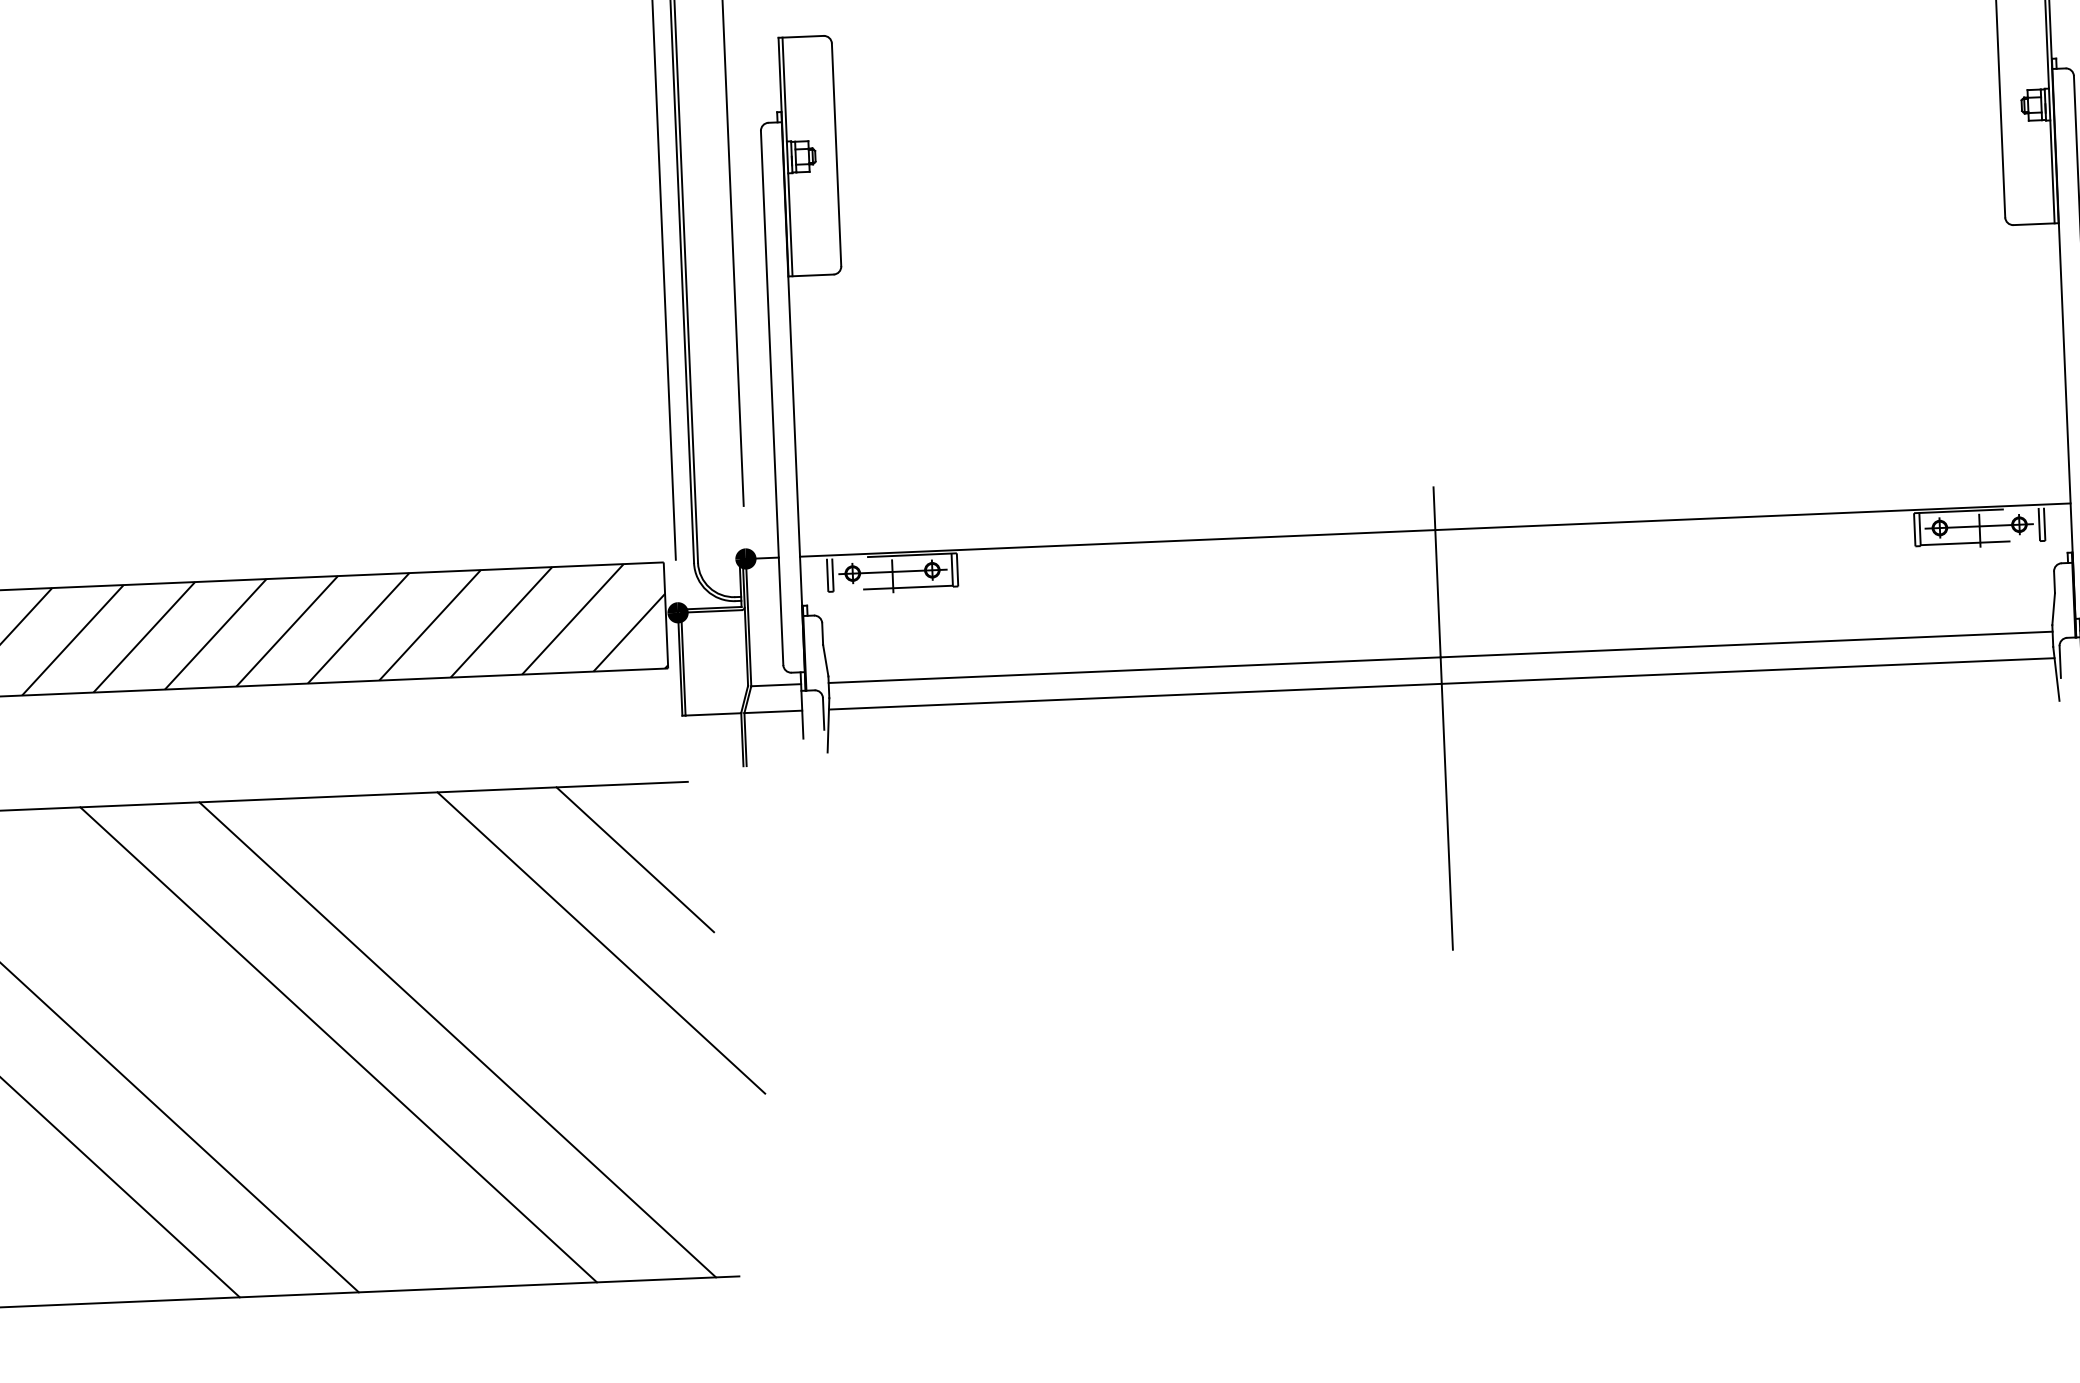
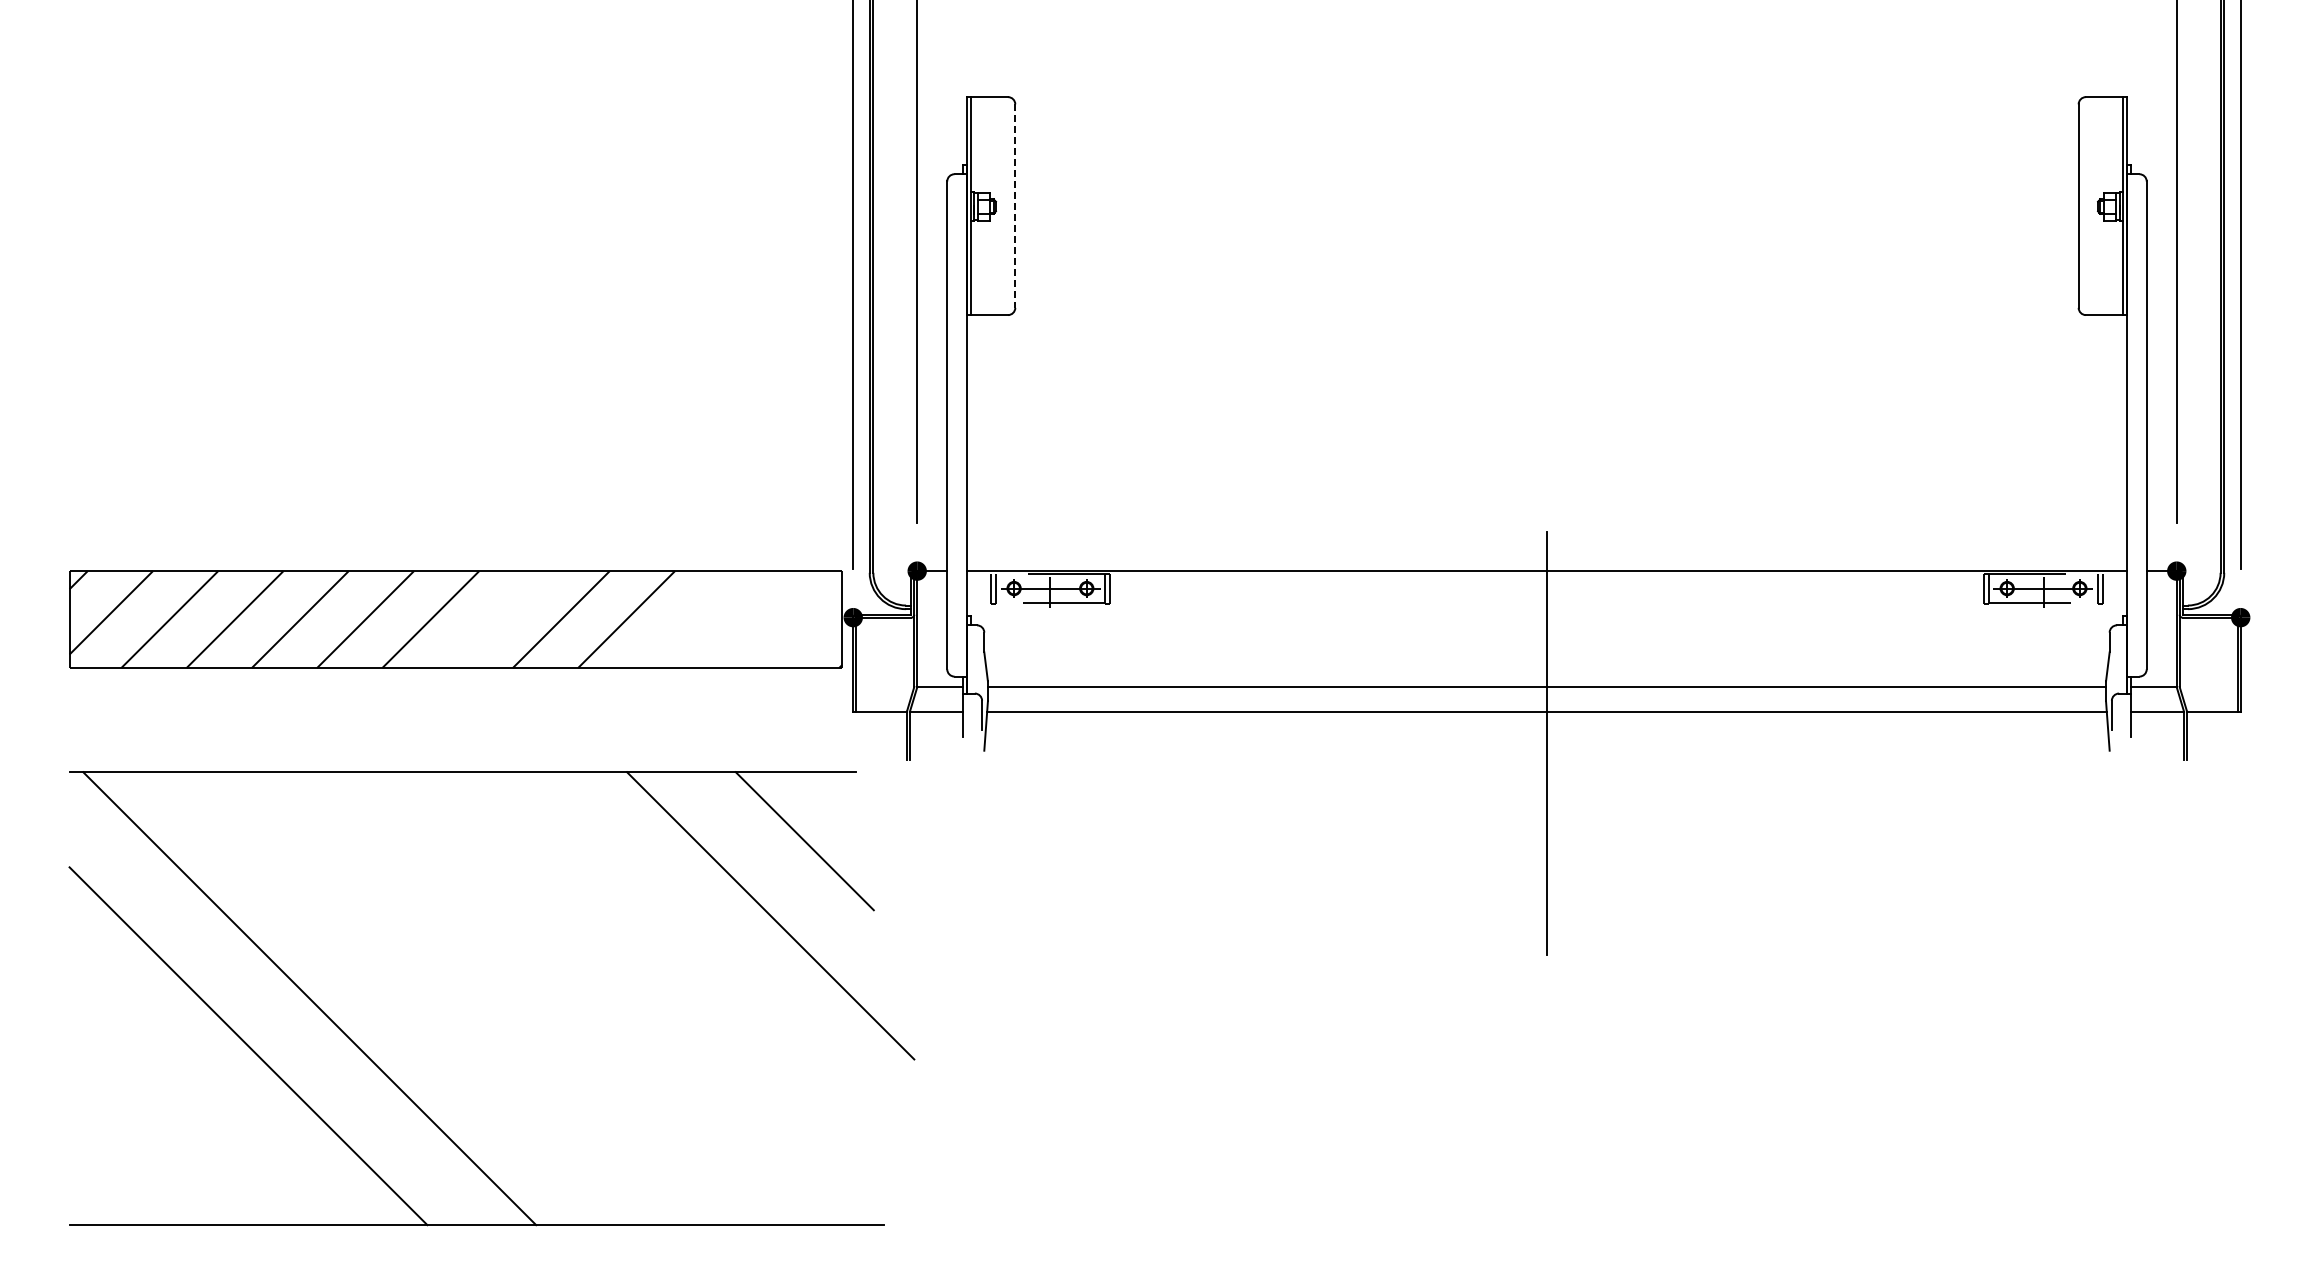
line: (836, 155) -> (1015, 206), solid -> dashed
line: (572, 619) -> (756, 619), removed
line: (501, 622) -> (691, 619), removed
line: (286, 631) -> (495, 619), removed
line: (628, 632) -> (807, 633), removed
line: (457, 1039) -> (635, 998), removed
line: (337, 1044) -> (526, 998), removed

